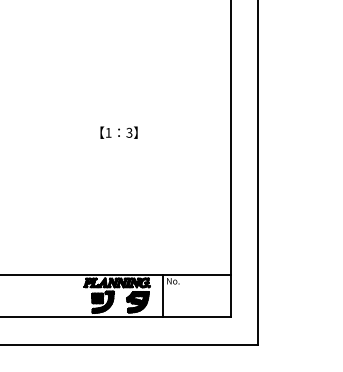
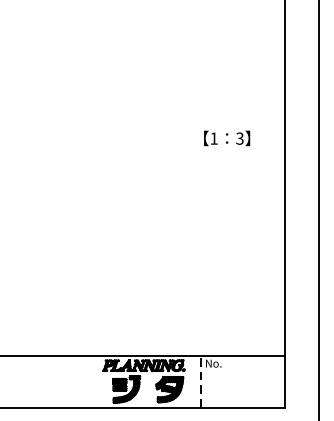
text: (118, 132) -> (226, 138), moved
line: (162, 296) -> (200, 382), solid -> dashed

